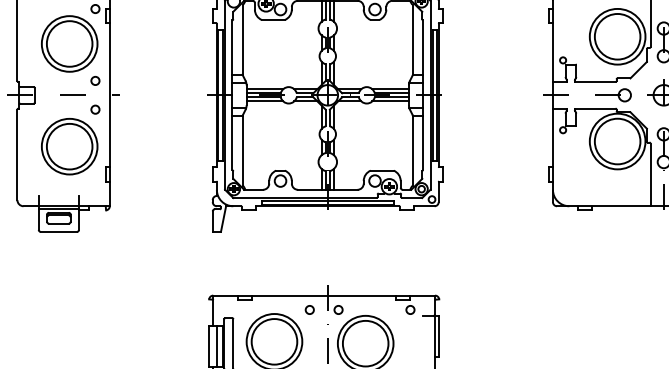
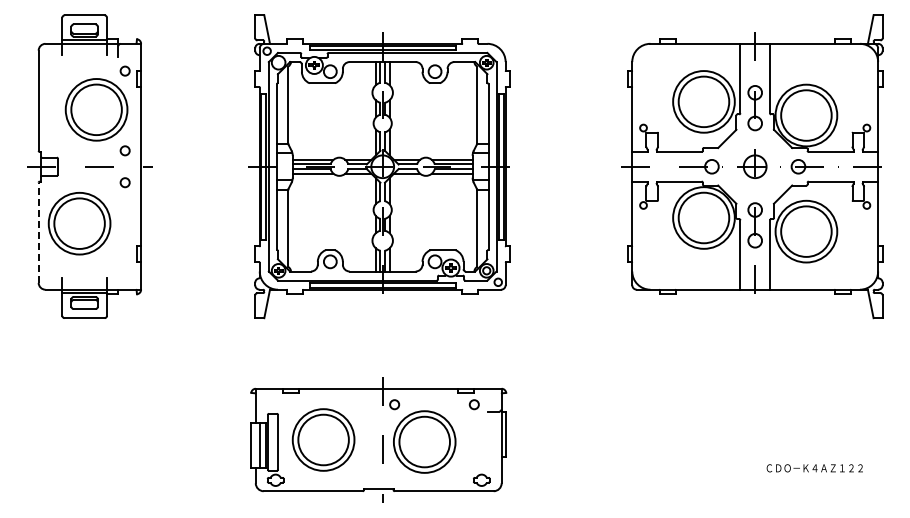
part: (69, 146) -> (79, 223), moved
line: (17, 154) -> (38, 232), solid -> dashed
circle: (309, 309) -> (362, 404), removed

